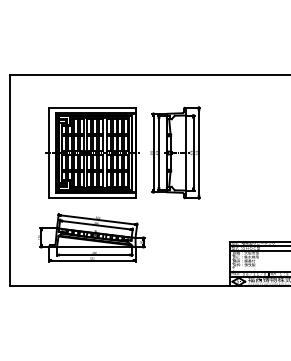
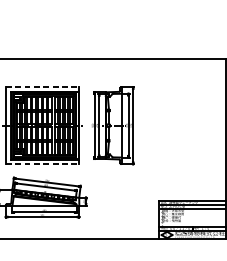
line: (92, 107) -> (42, 86), solid -> dashed
line: (92, 198) -> (42, 164), solid -> dashed

